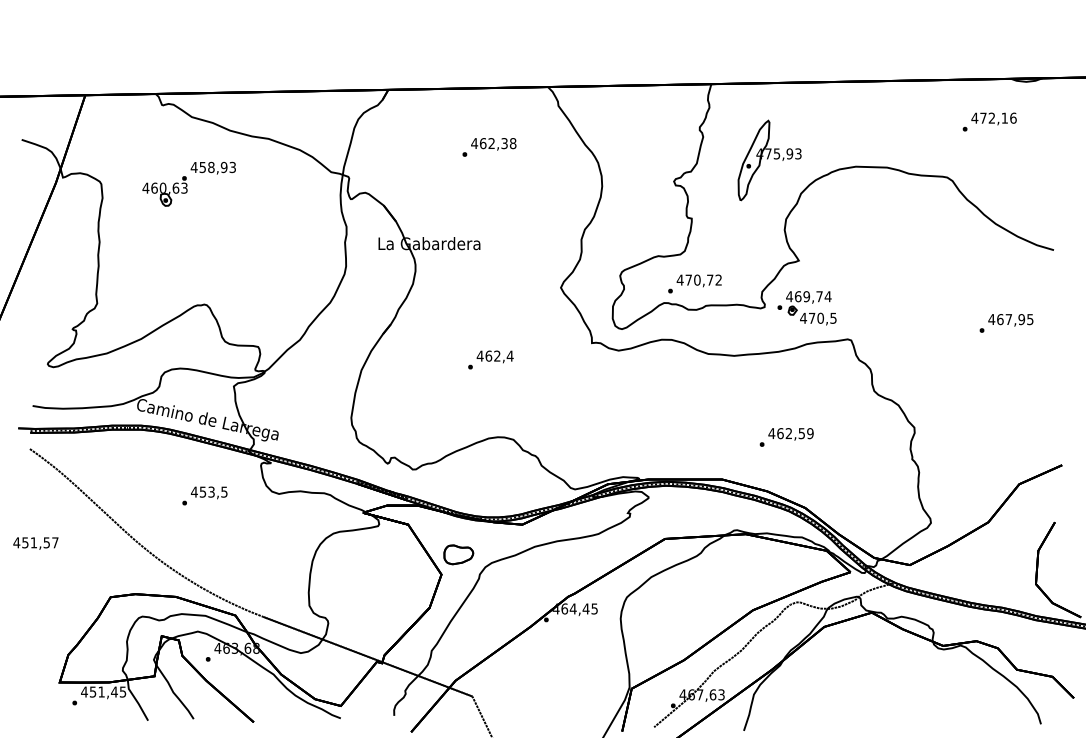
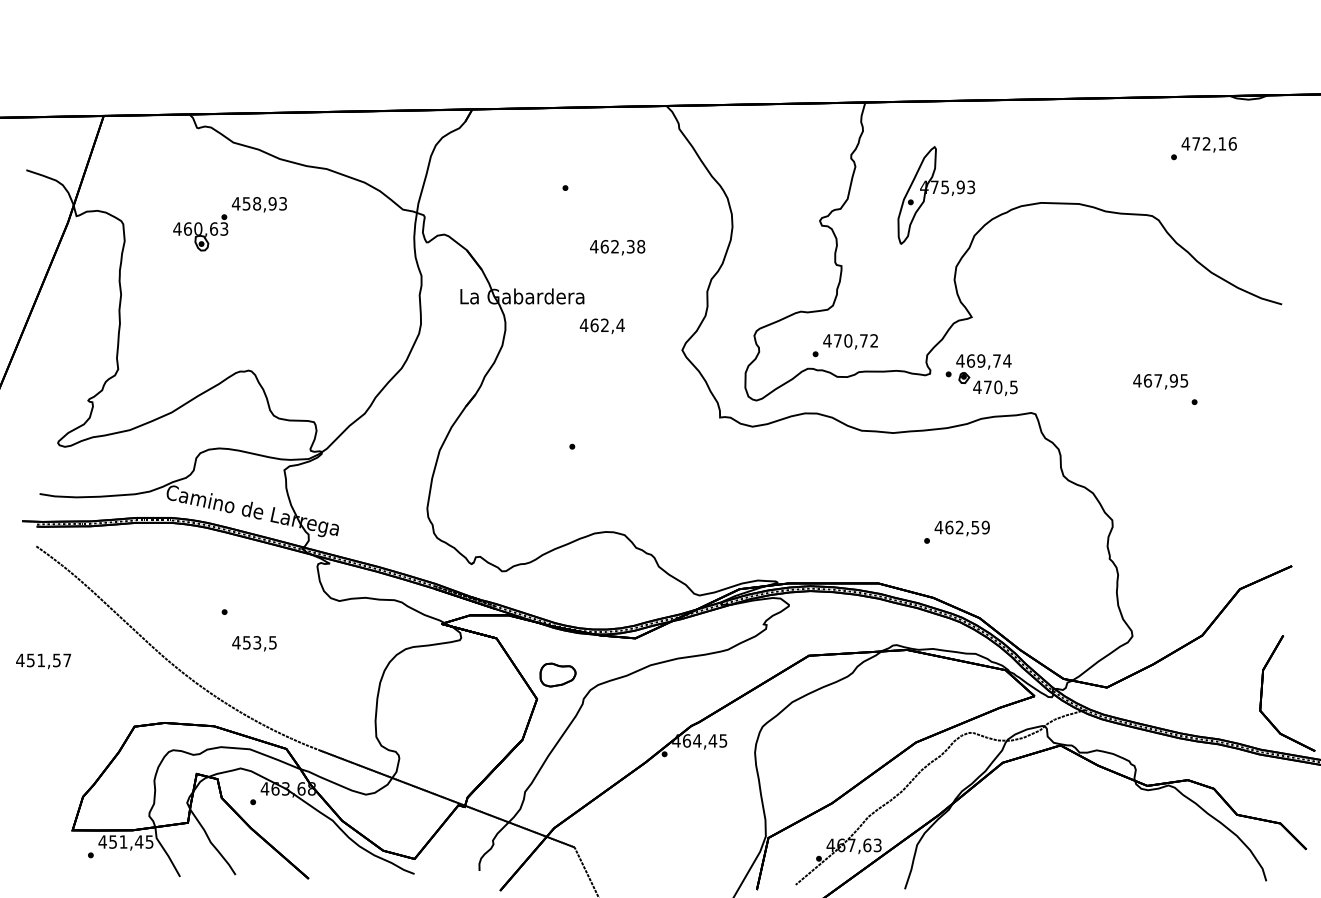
text: (493, 144) -> (617, 247), moved
text: (1010, 320) -> (1160, 381), moved
text: (494, 356) -> (601, 325), moved
text: (209, 492) -> (254, 643), moved

